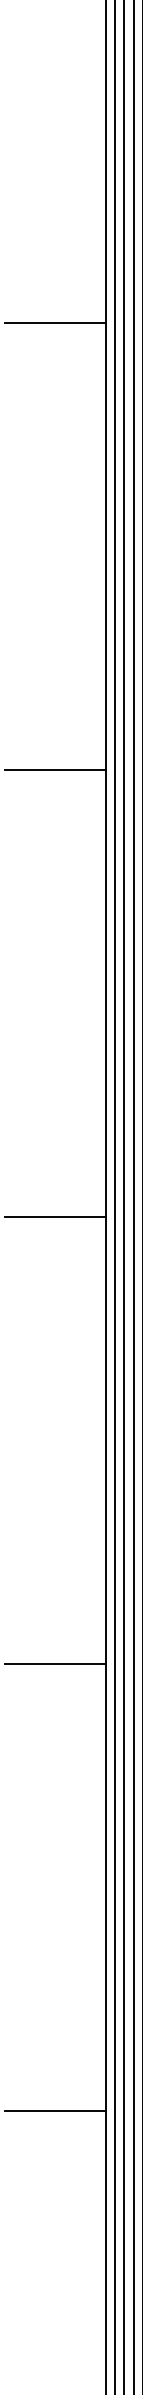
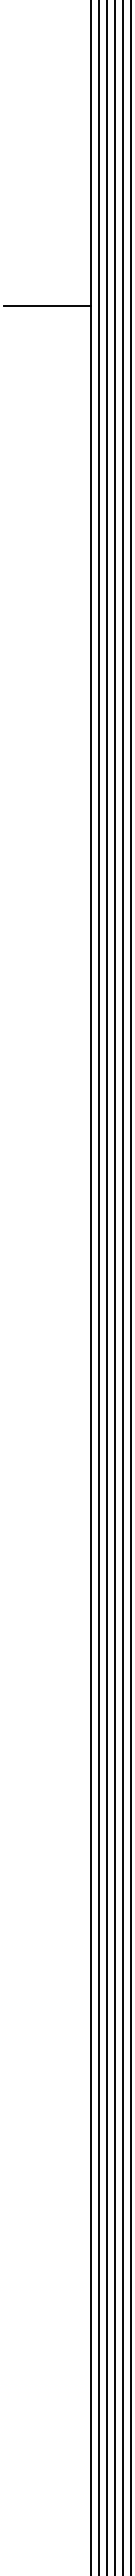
line: (54, 323) -> (46, 692), removed
line: (54, 770) -> (46, 1079), removed
line: (54, 1217) -> (46, 1466), removed
line: (54, 1664) -> (46, 1853), removed
line: (54, 2111) -> (46, 2240), removed

